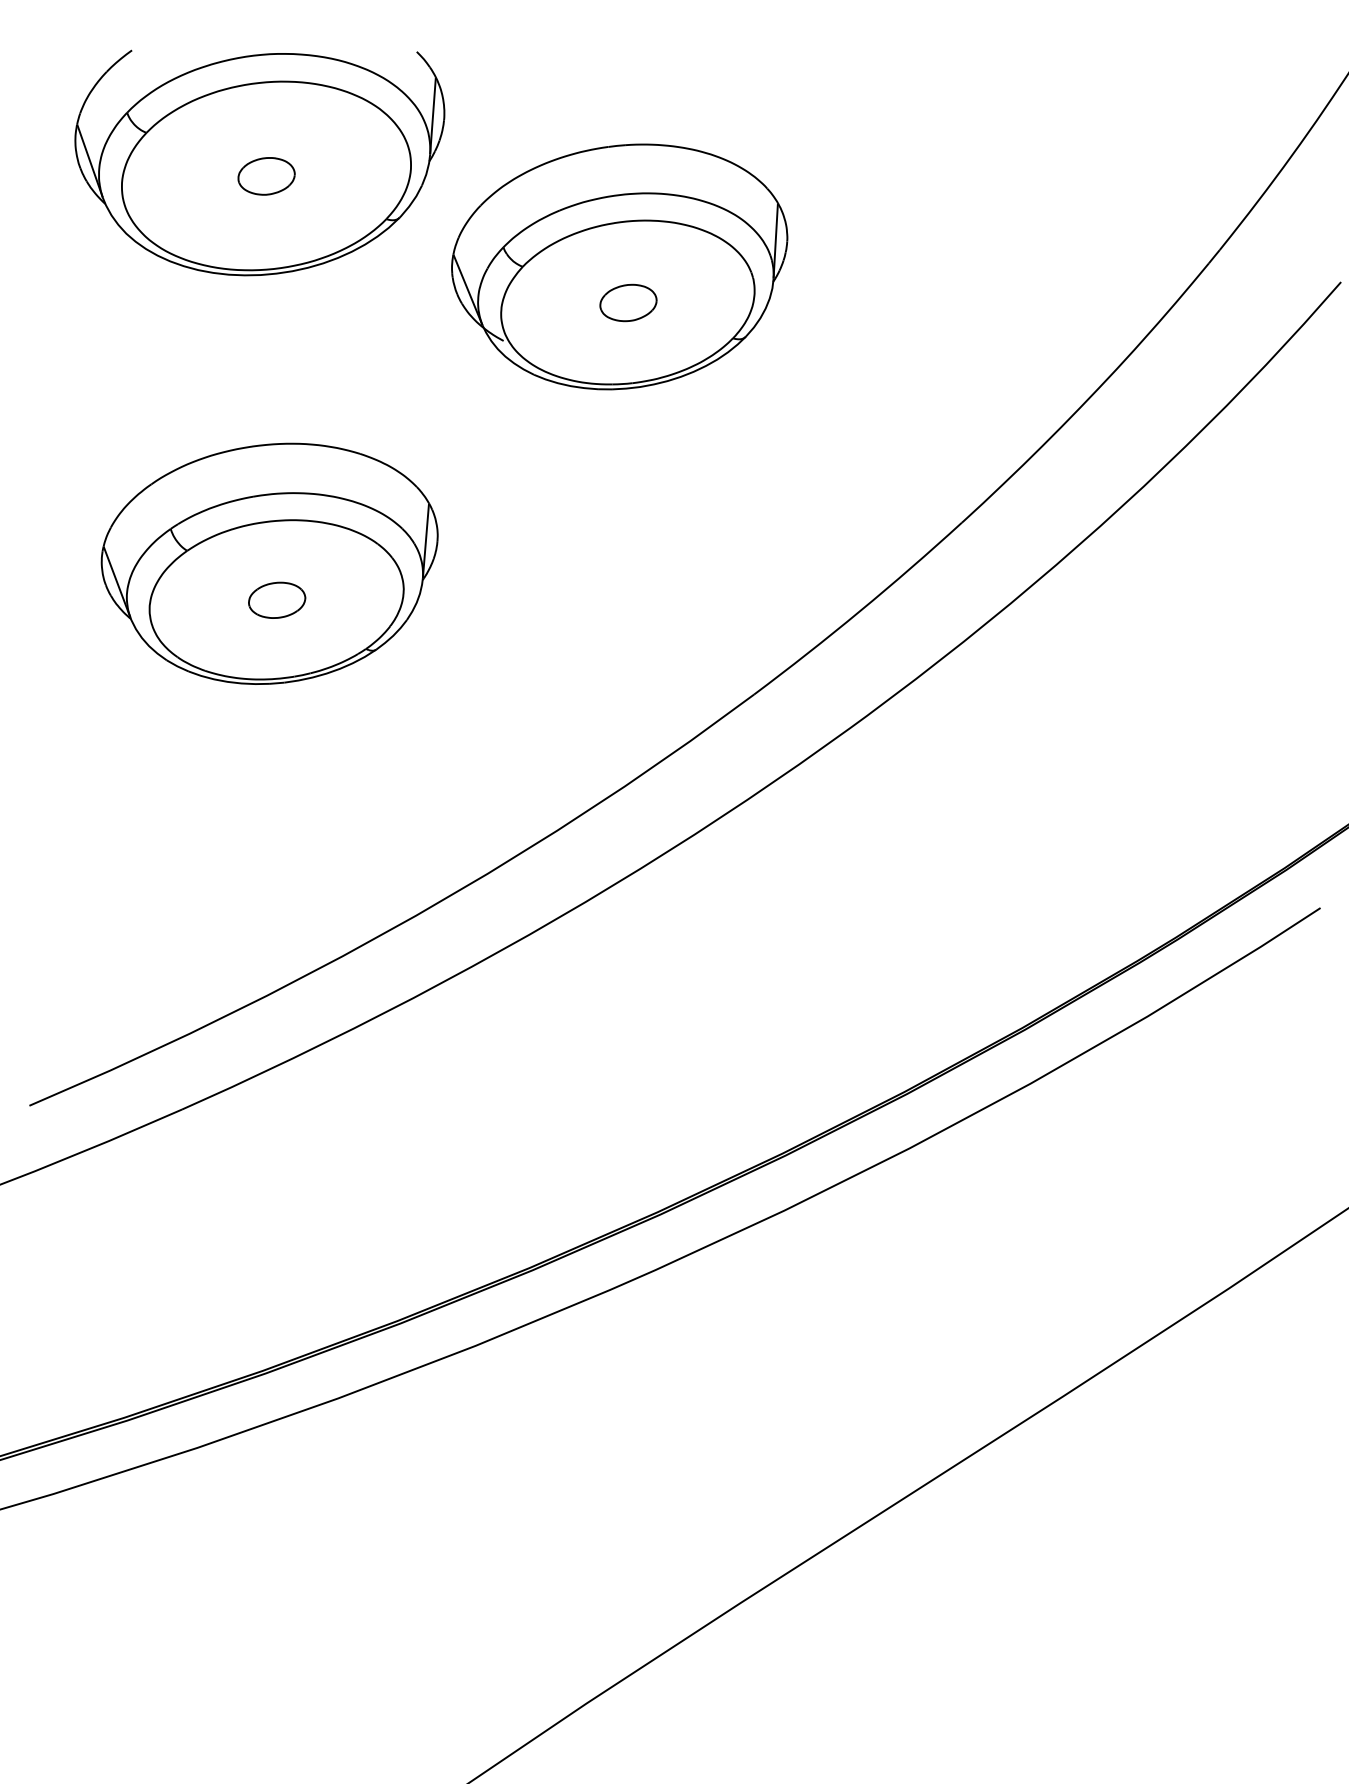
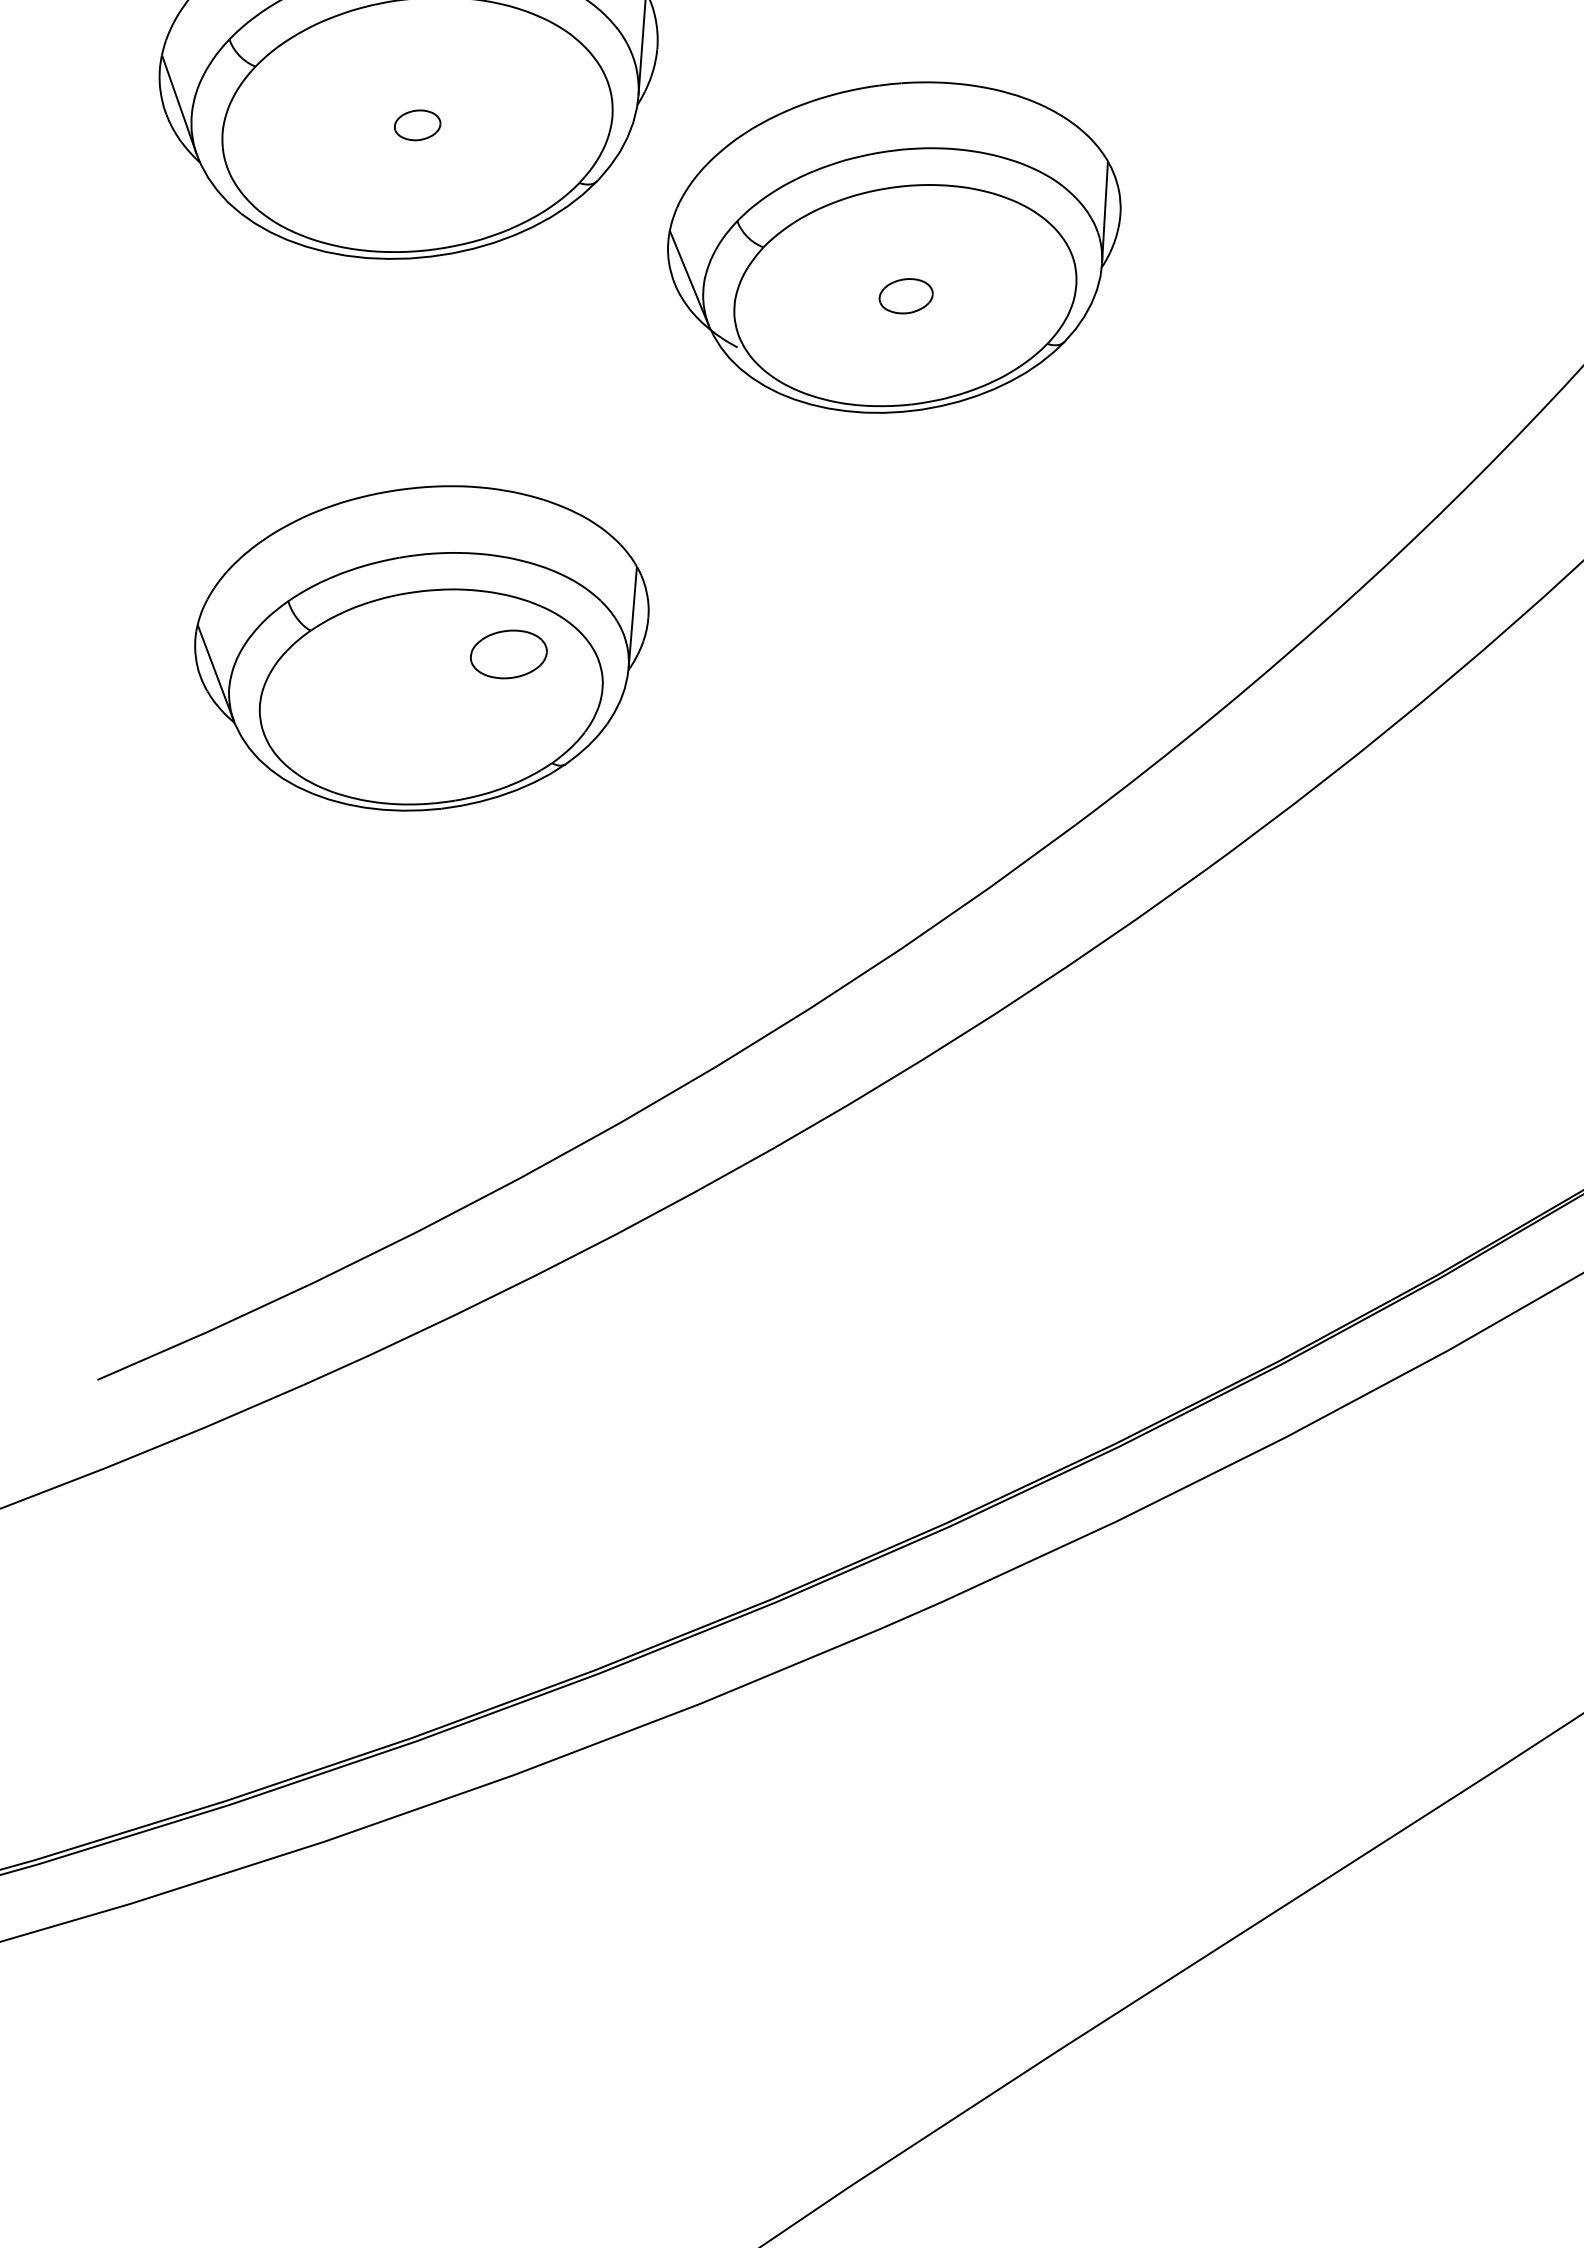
part: (266, 176) -> (417, 125), size x0.6
part: (628, 302) -> (906, 295), size x0.7
part: (277, 599) -> (509, 653), moved

